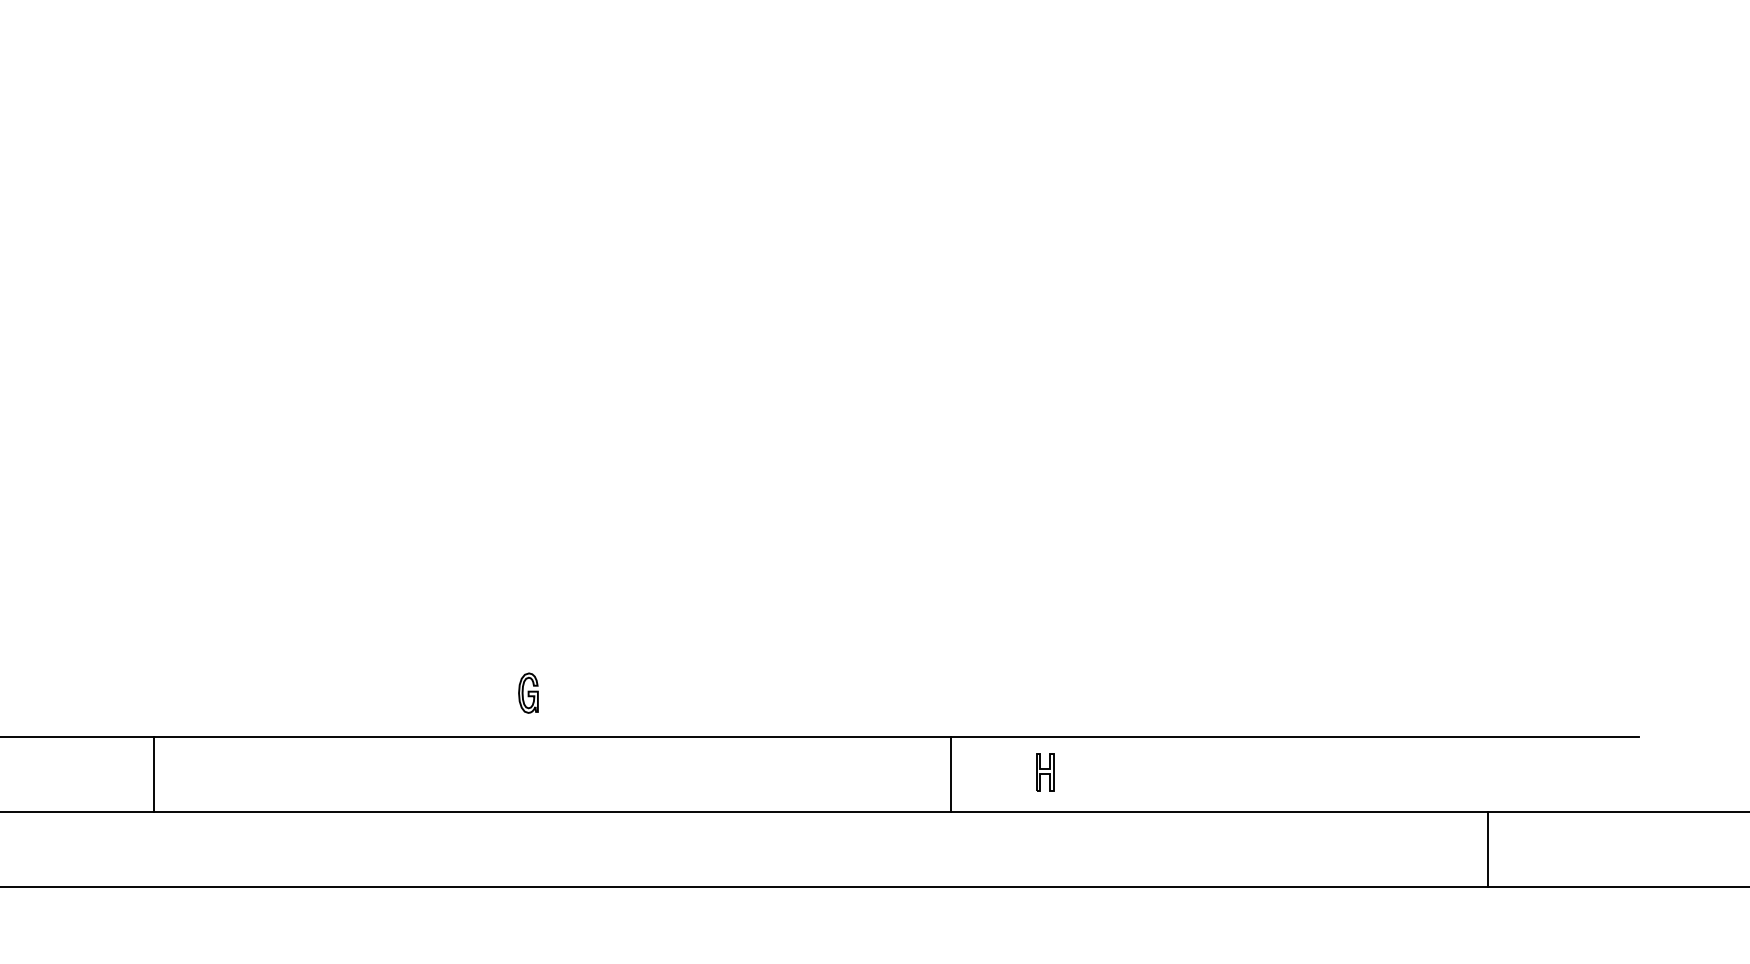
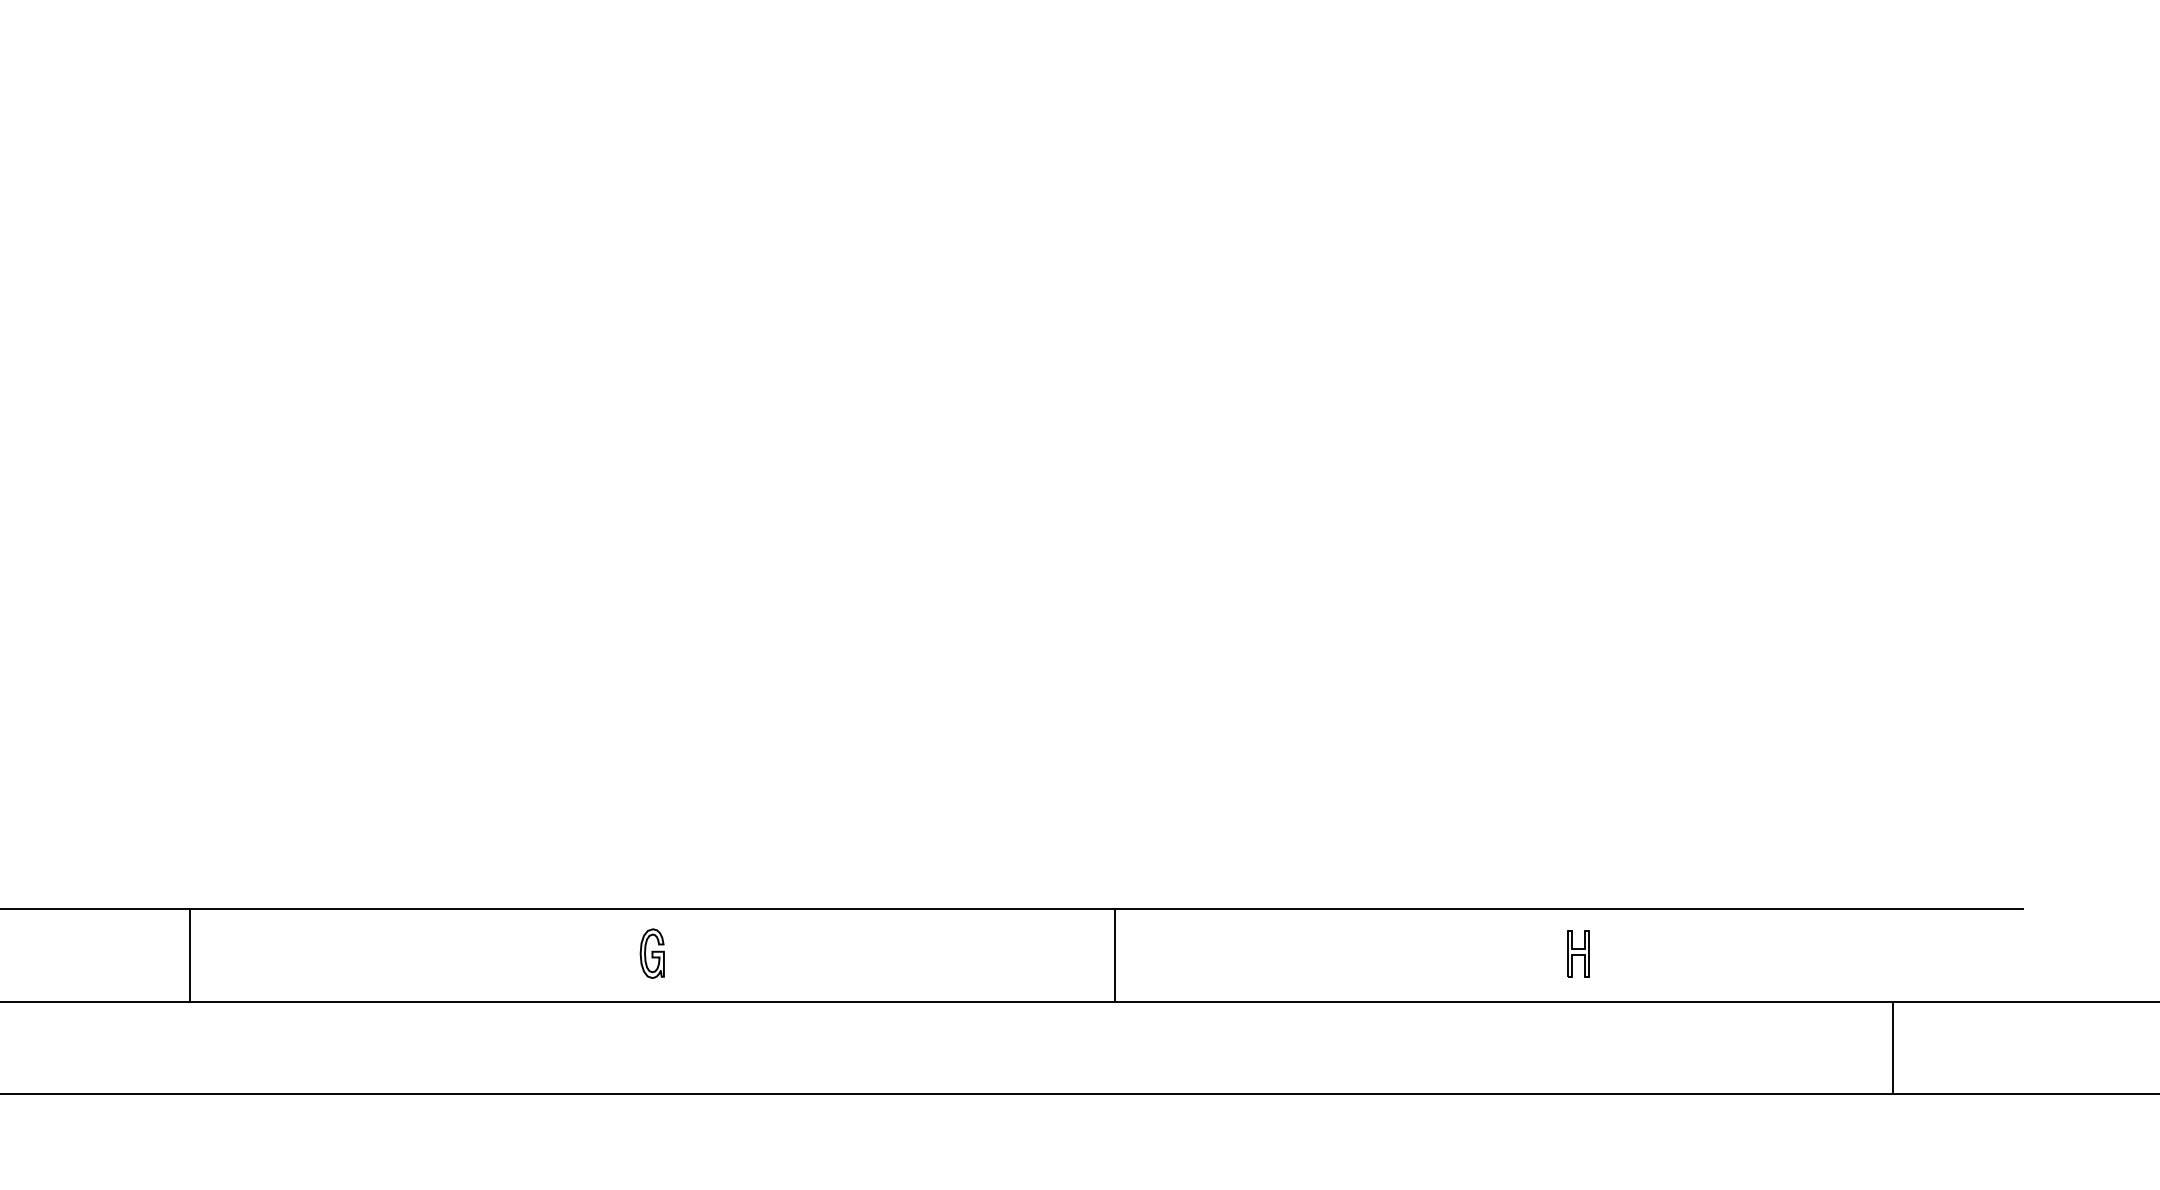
part: (527, 693) -> (651, 953), moved
part: (1045, 772) -> (1578, 953), moved
line: (950, 774) -> (1115, 955), moved
line: (1487, 848) -> (1892, 1047), moved

